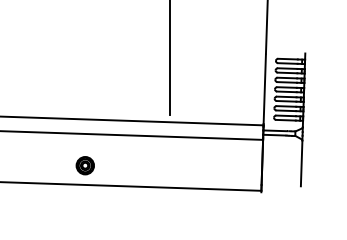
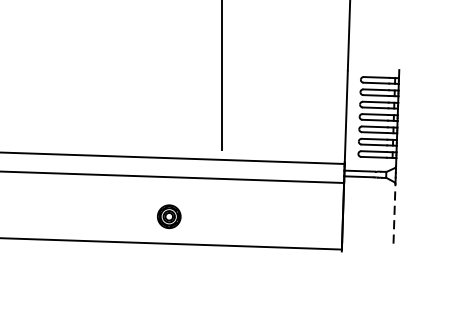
line: (301, 163) -> (394, 213), solid -> dashed
part: (84, 165) -> (168, 216), moved

